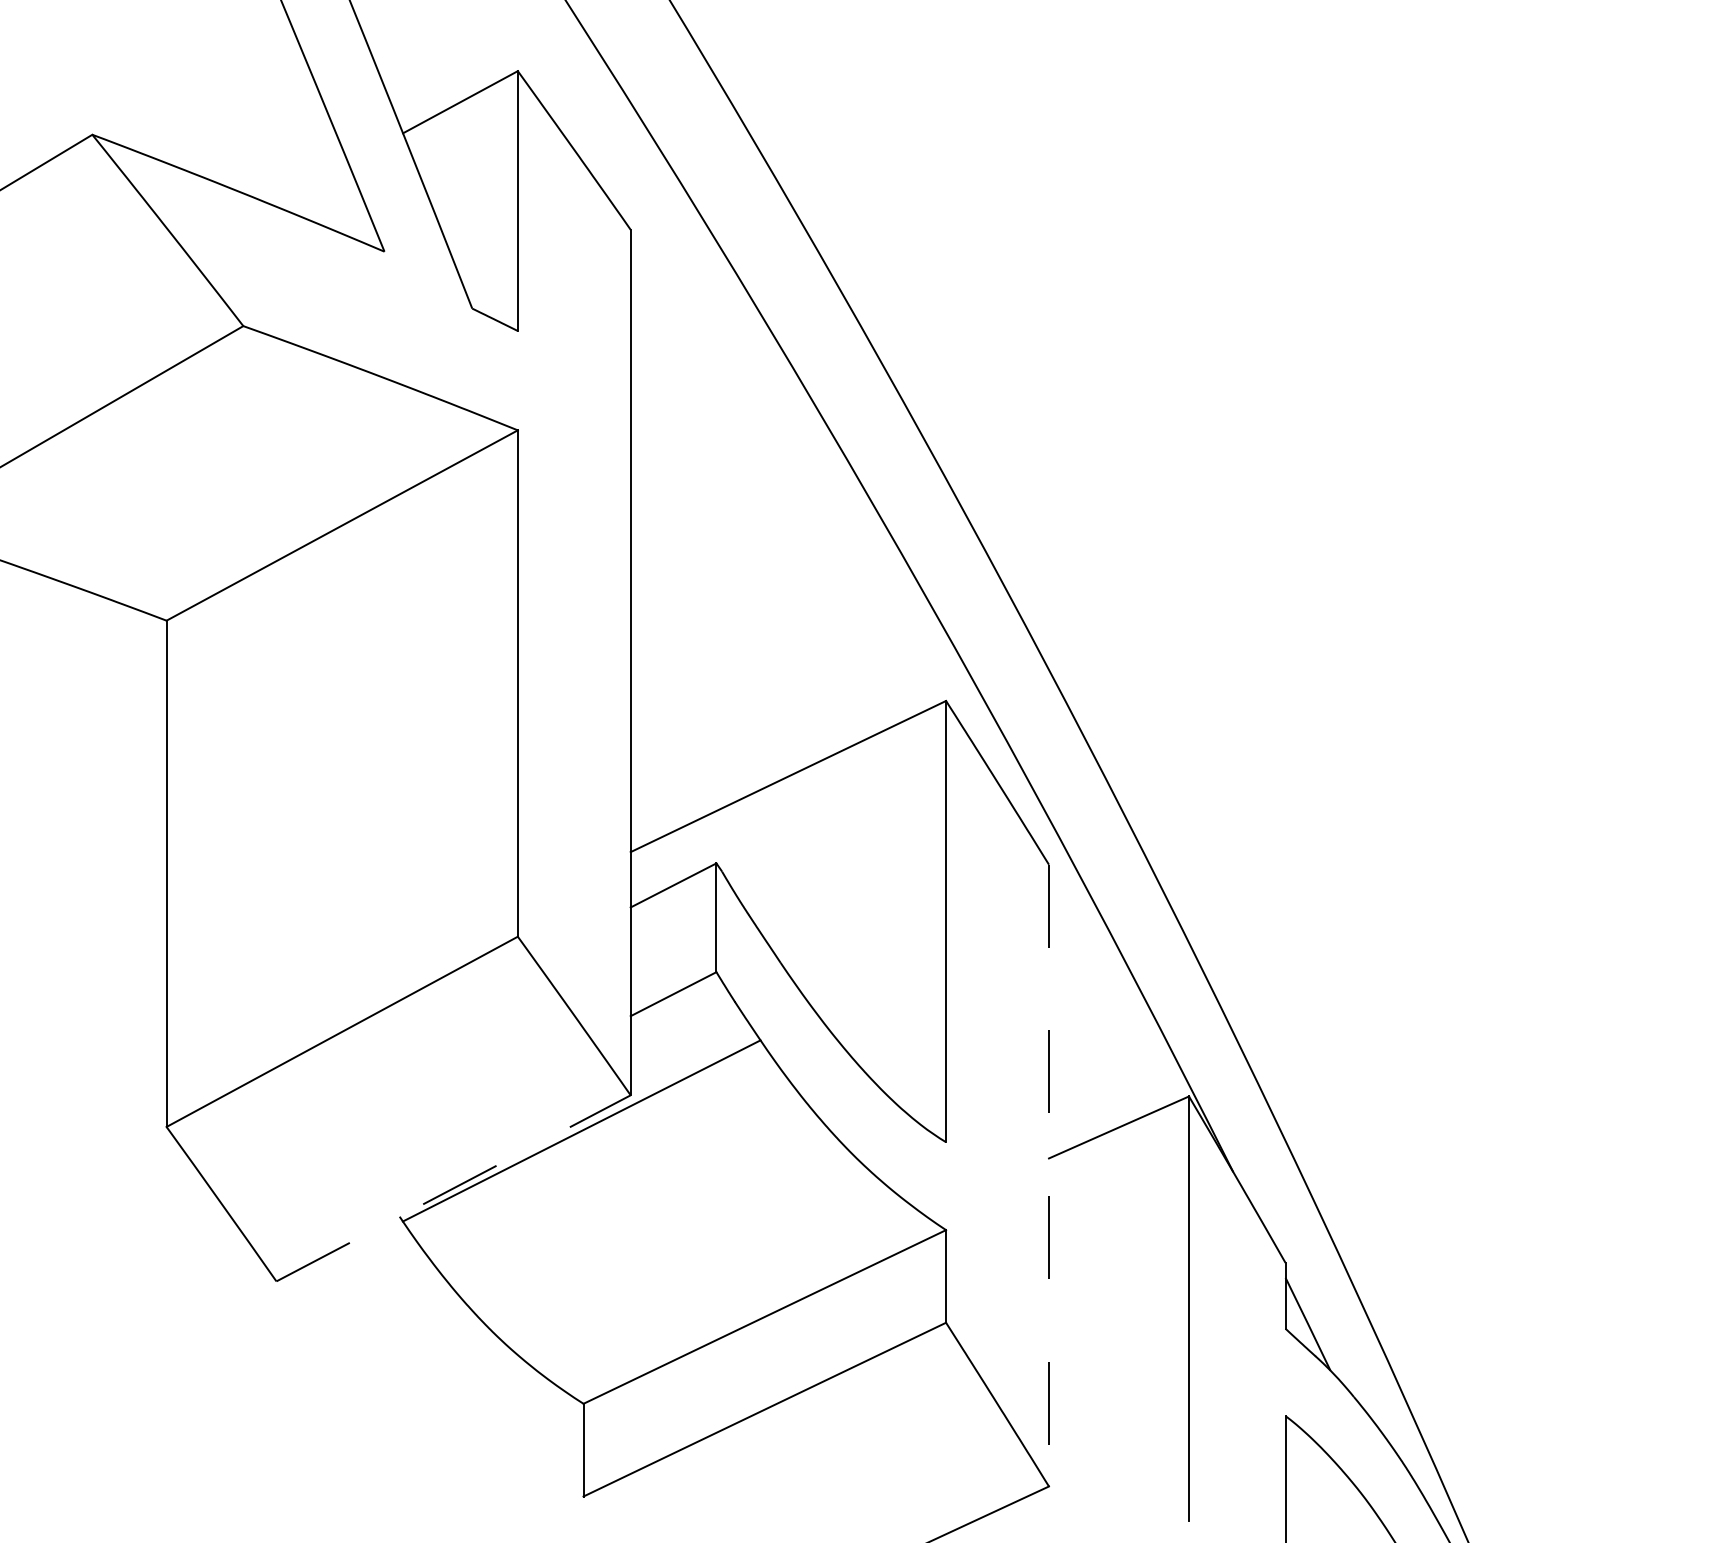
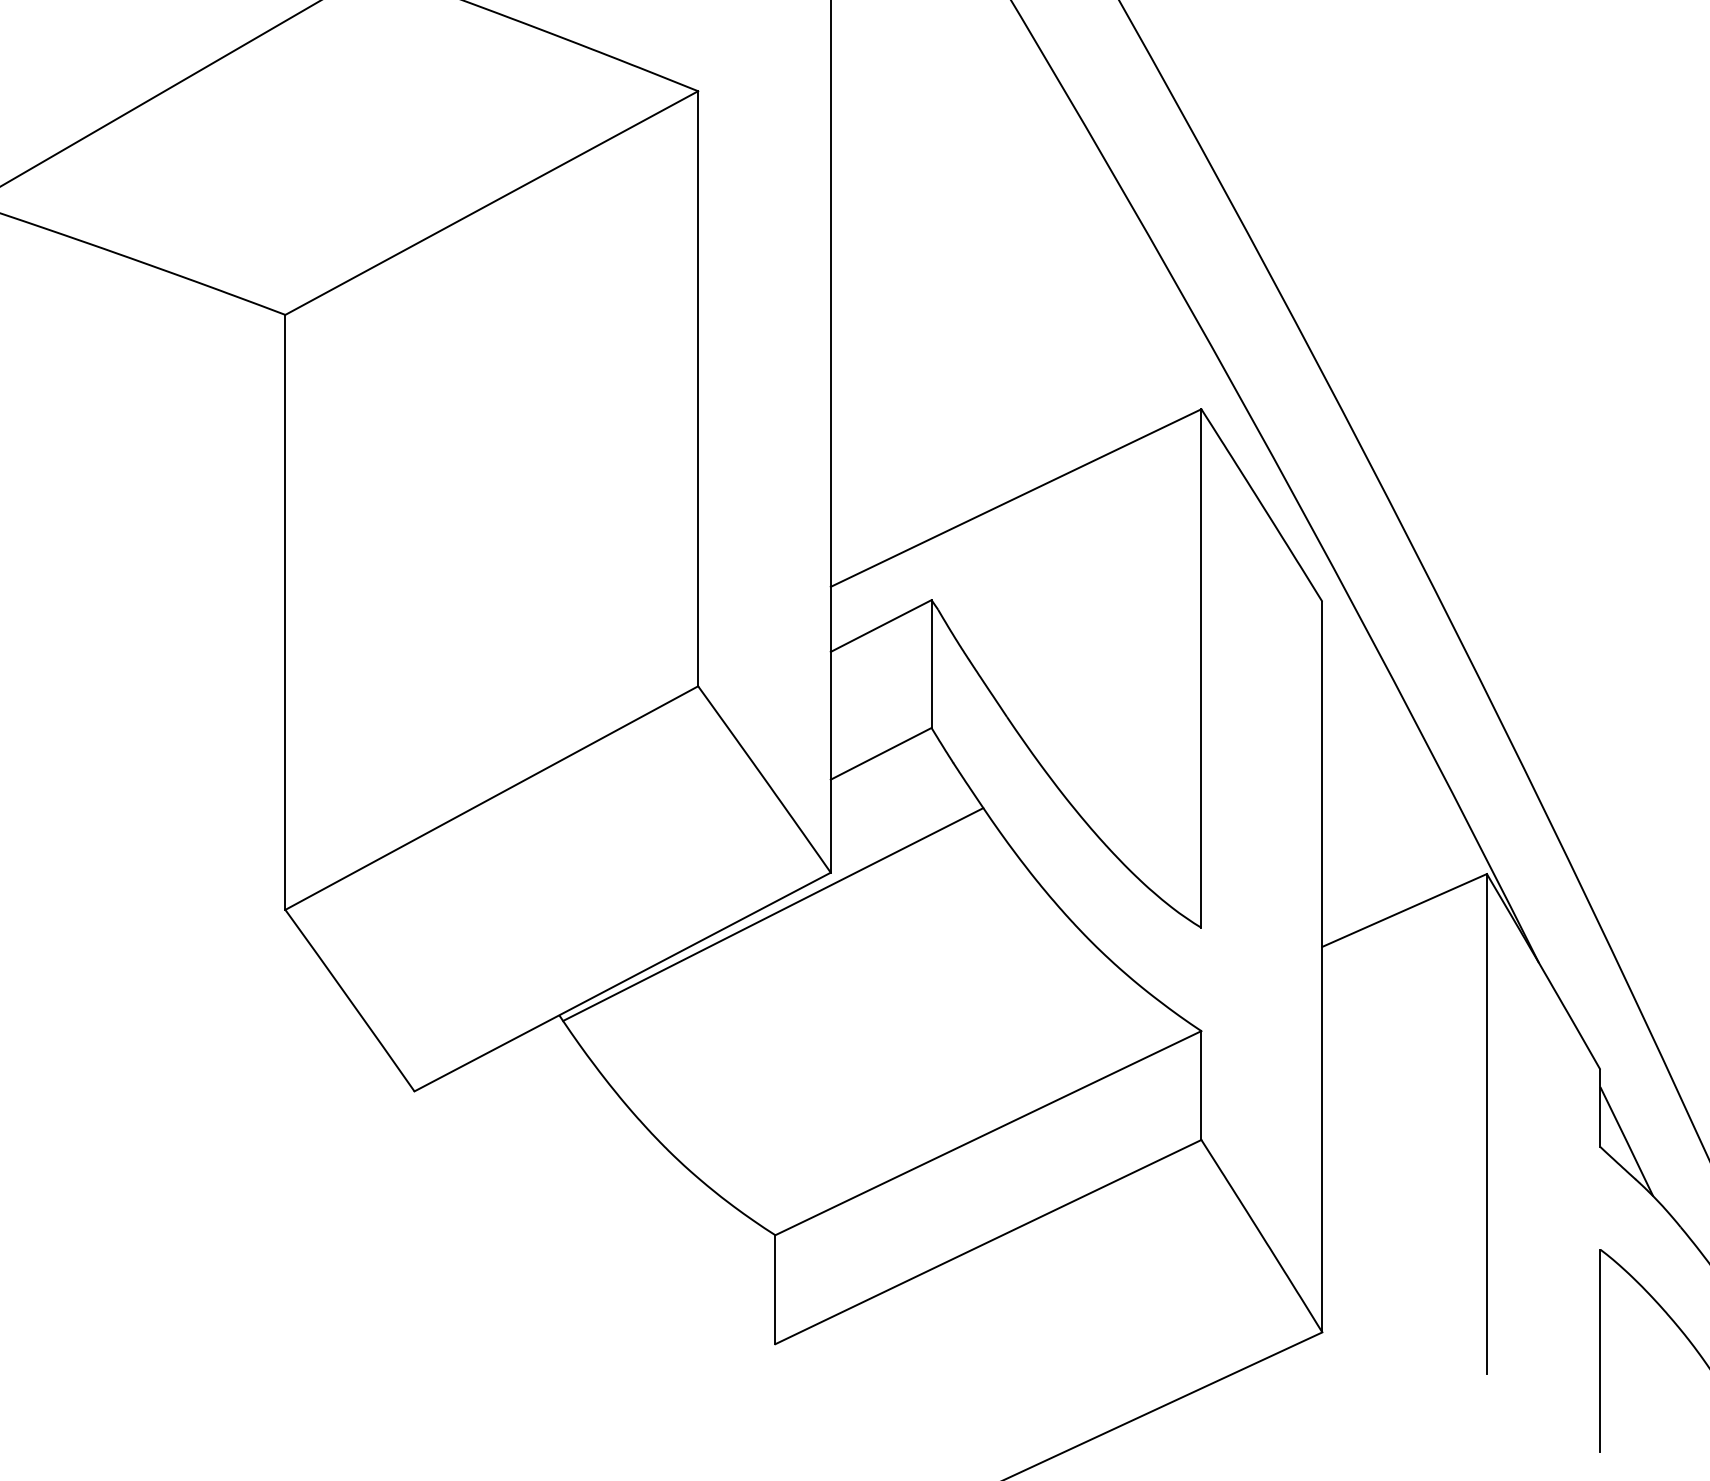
line: (1048, 1175) -> (1321, 966), dashed -> solid
line: (454, 1188) -> (623, 982), dashed -> solid

